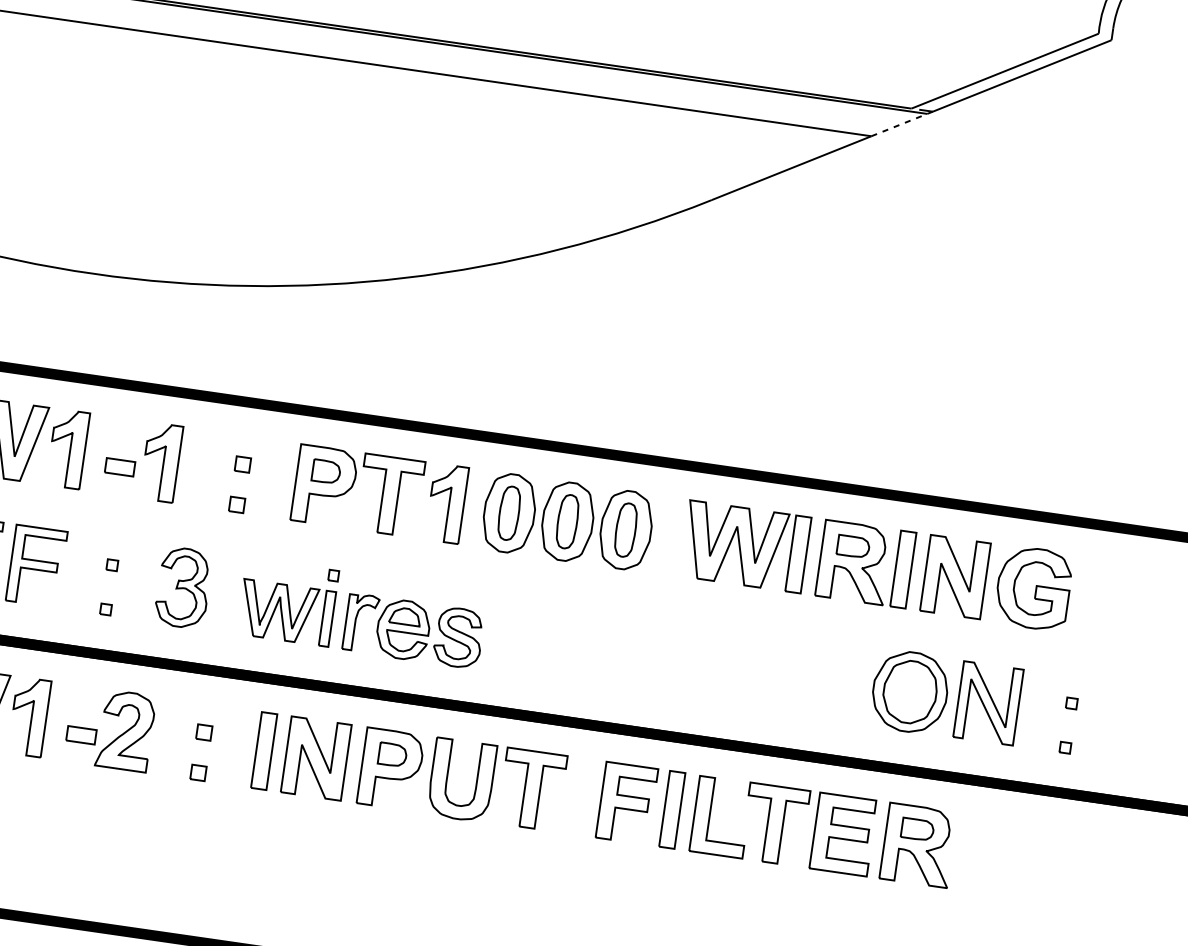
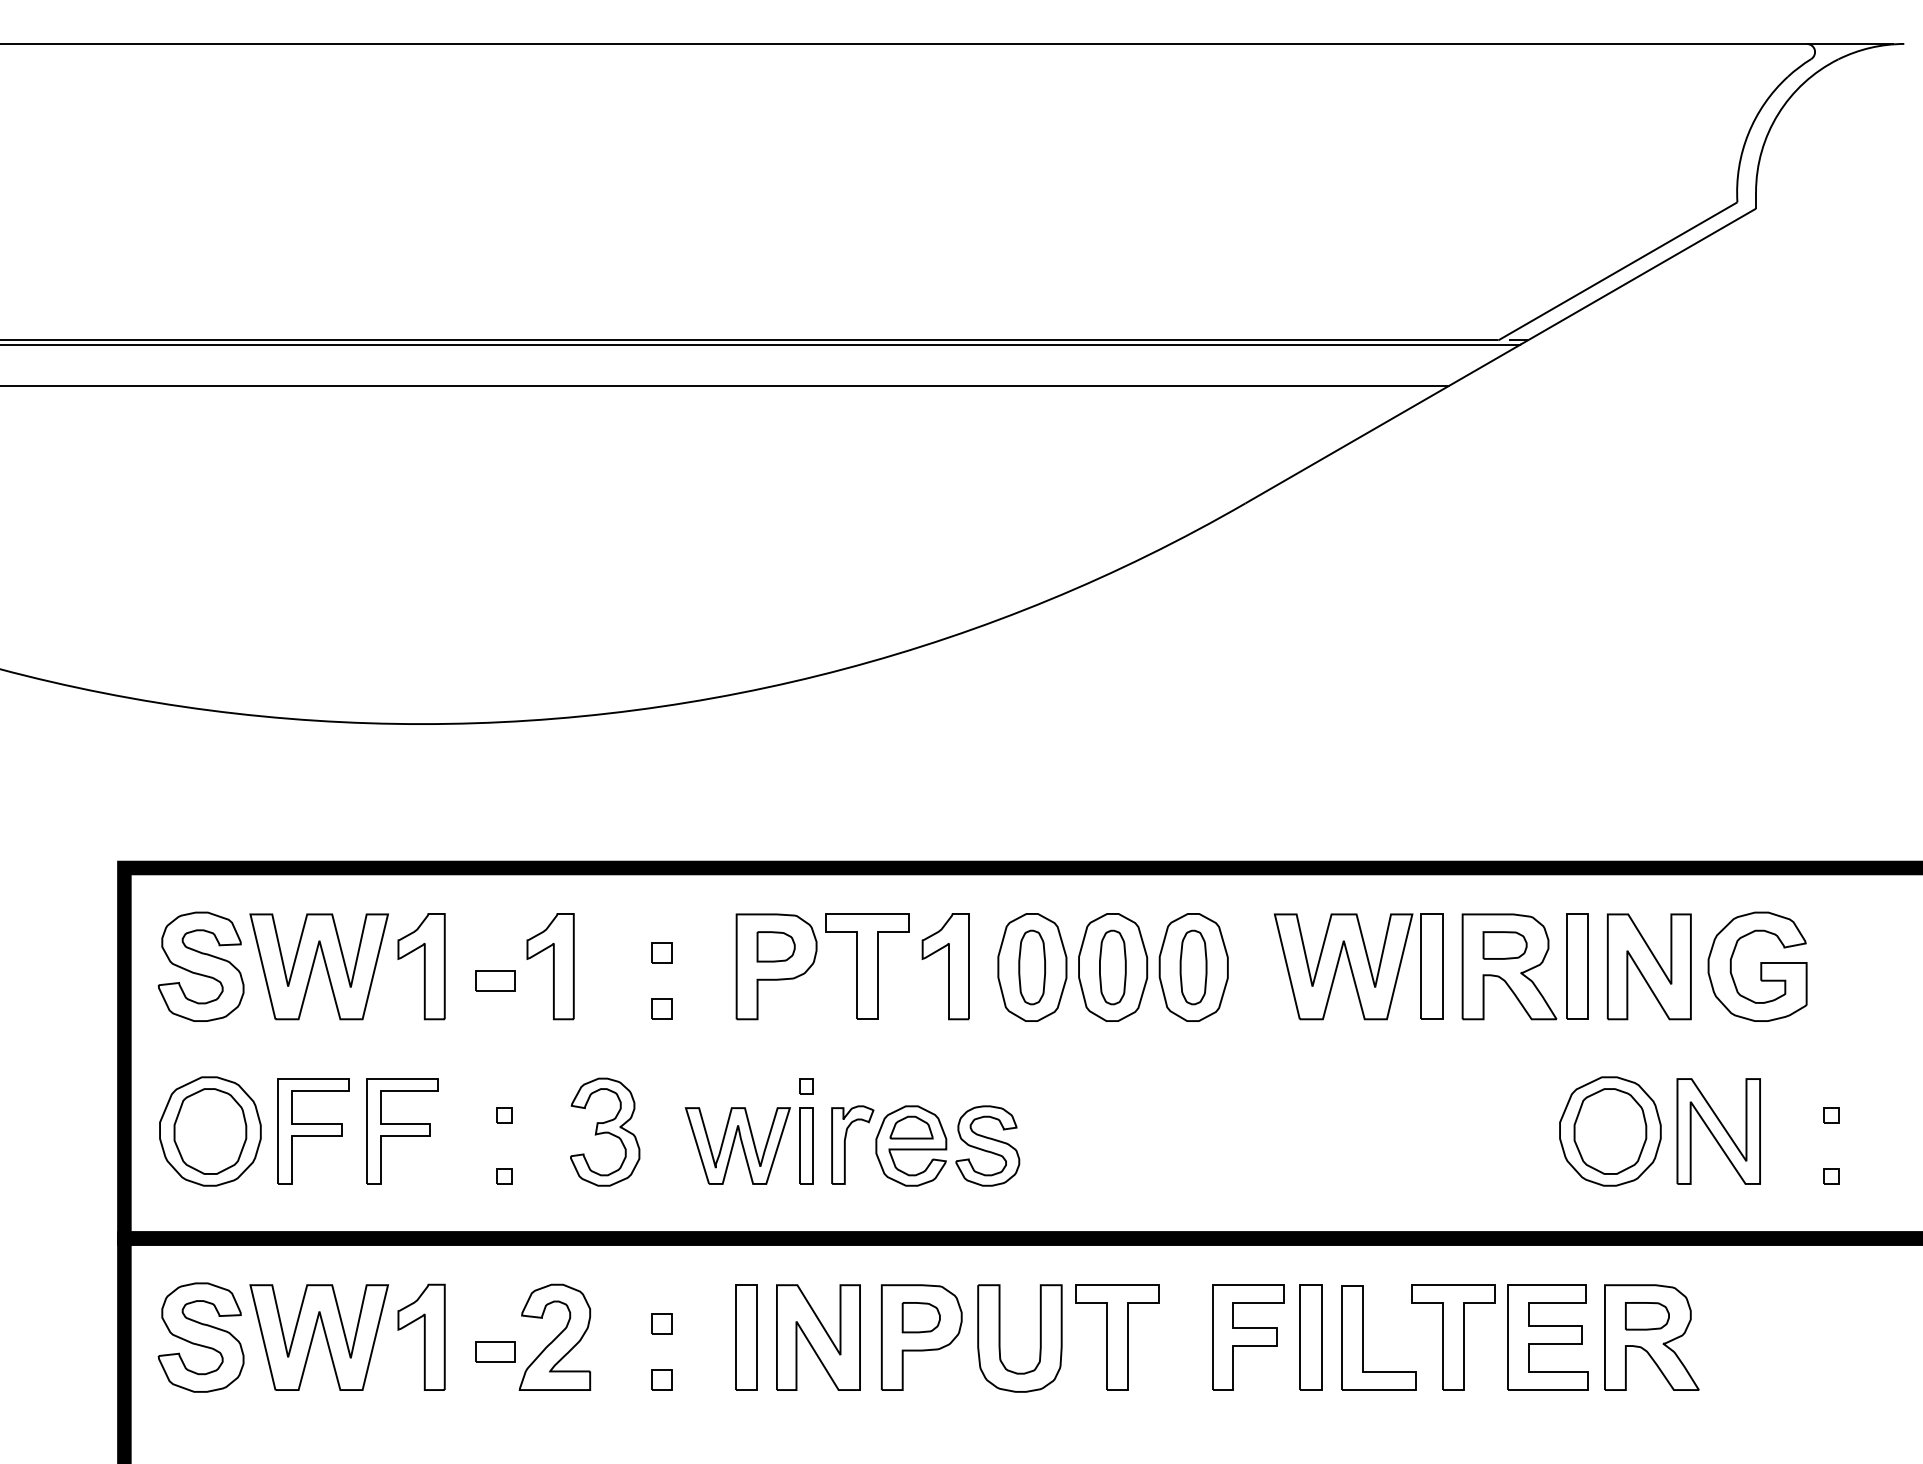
line: (899, 124) -> (1485, 364), dashed -> solid

